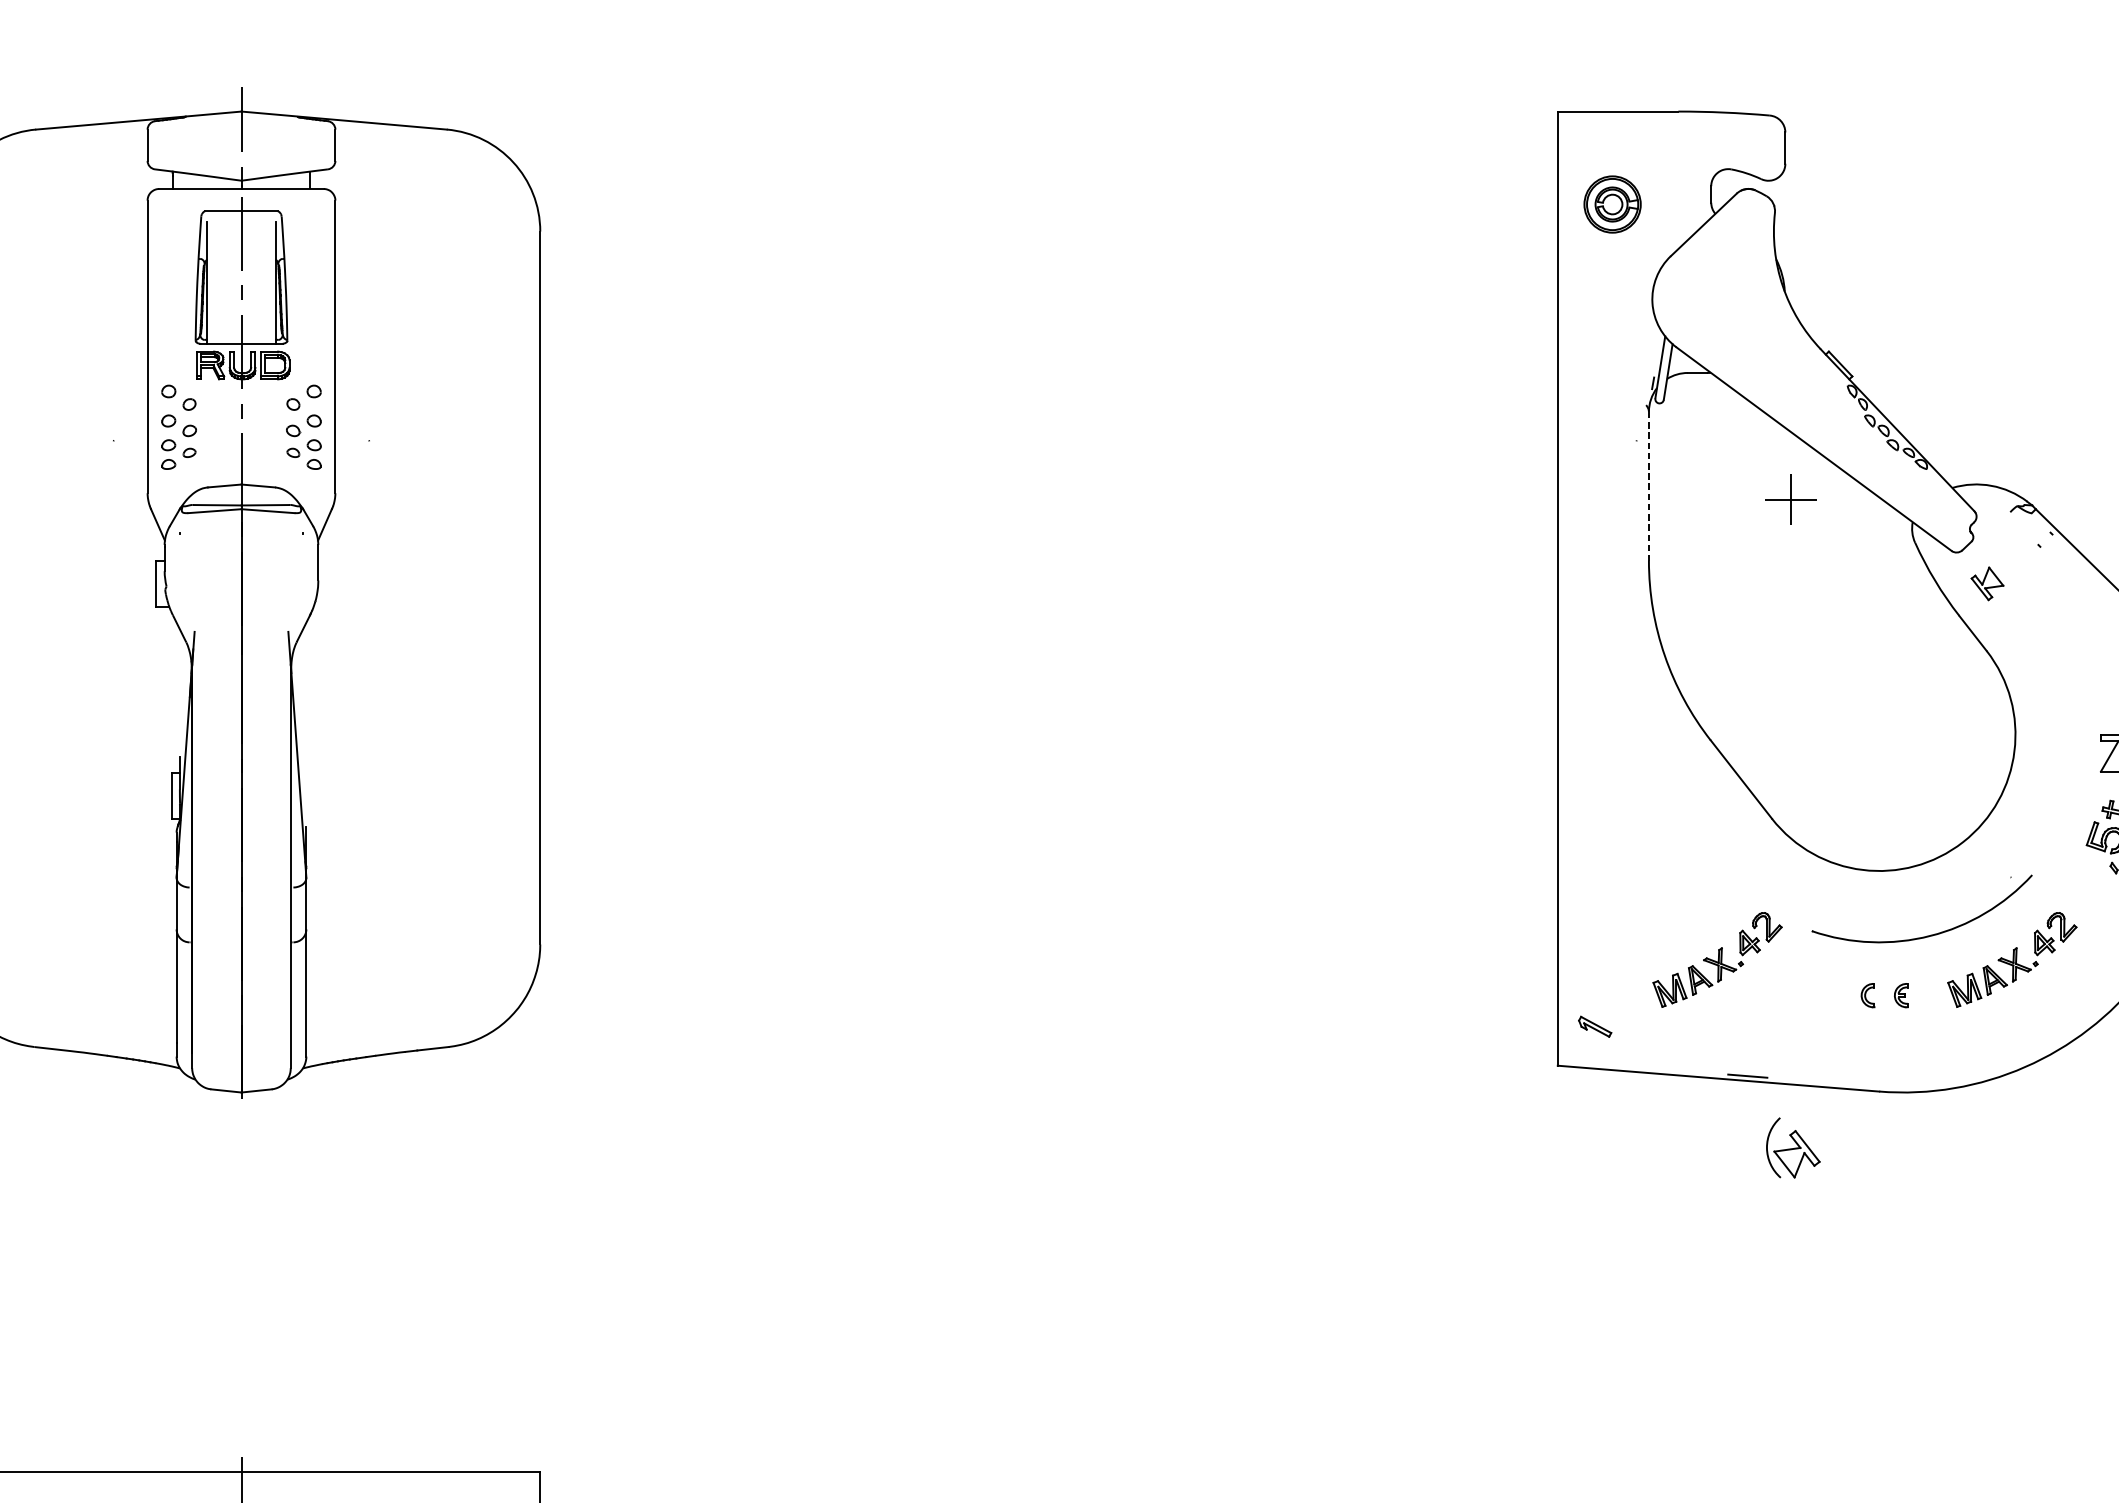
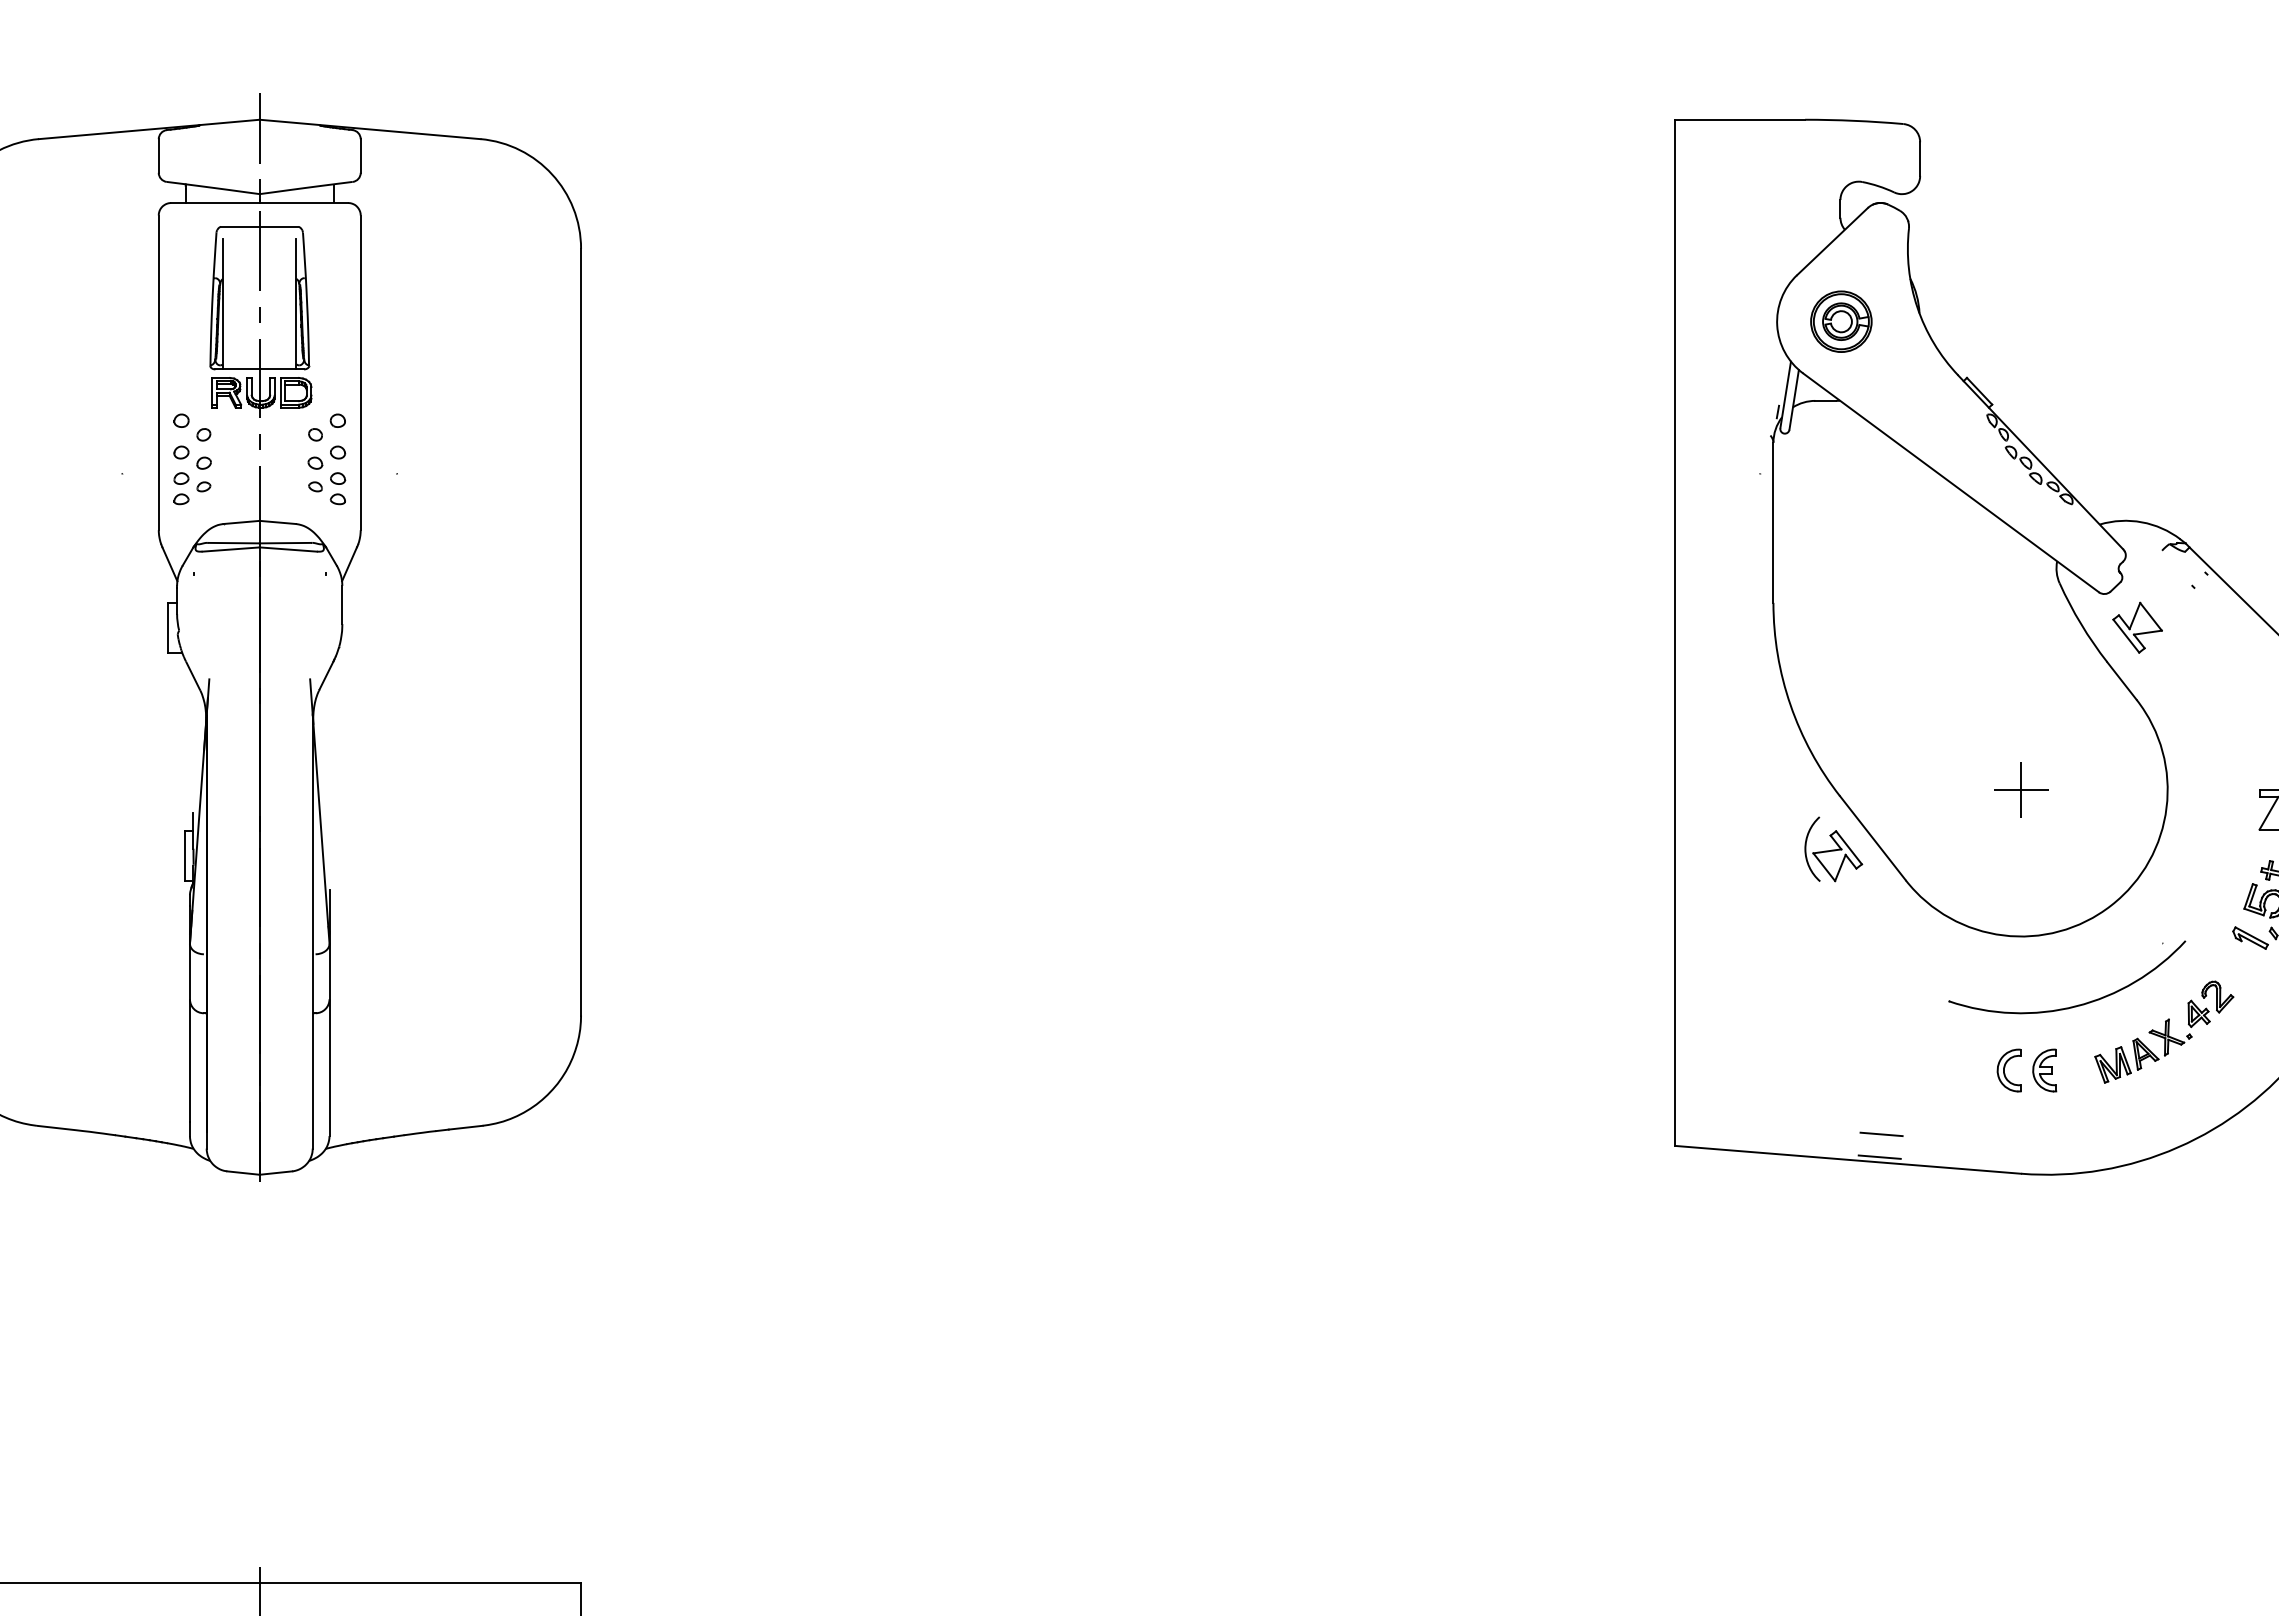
part: (1612, 204) -> (1841, 321), moved
line: (1648, 486) -> (1773, 523), dashed -> solid
part: (1791, 499) -> (2021, 789), moved
part: (1987, 583) -> (2137, 627), size x1.43
part: (1717, 959) -> (1847, 1031), removed
part: (1867, 995) -> (2008, 1070), size x1.67
part: (1900, 995) -> (2044, 1070), size x1.67
part: (1595, 1026) -> (2250, 937), moved
line: (1749, 1055) -> (1881, 1134), added
part: (1793, 1148) -> (1833, 849), moved

